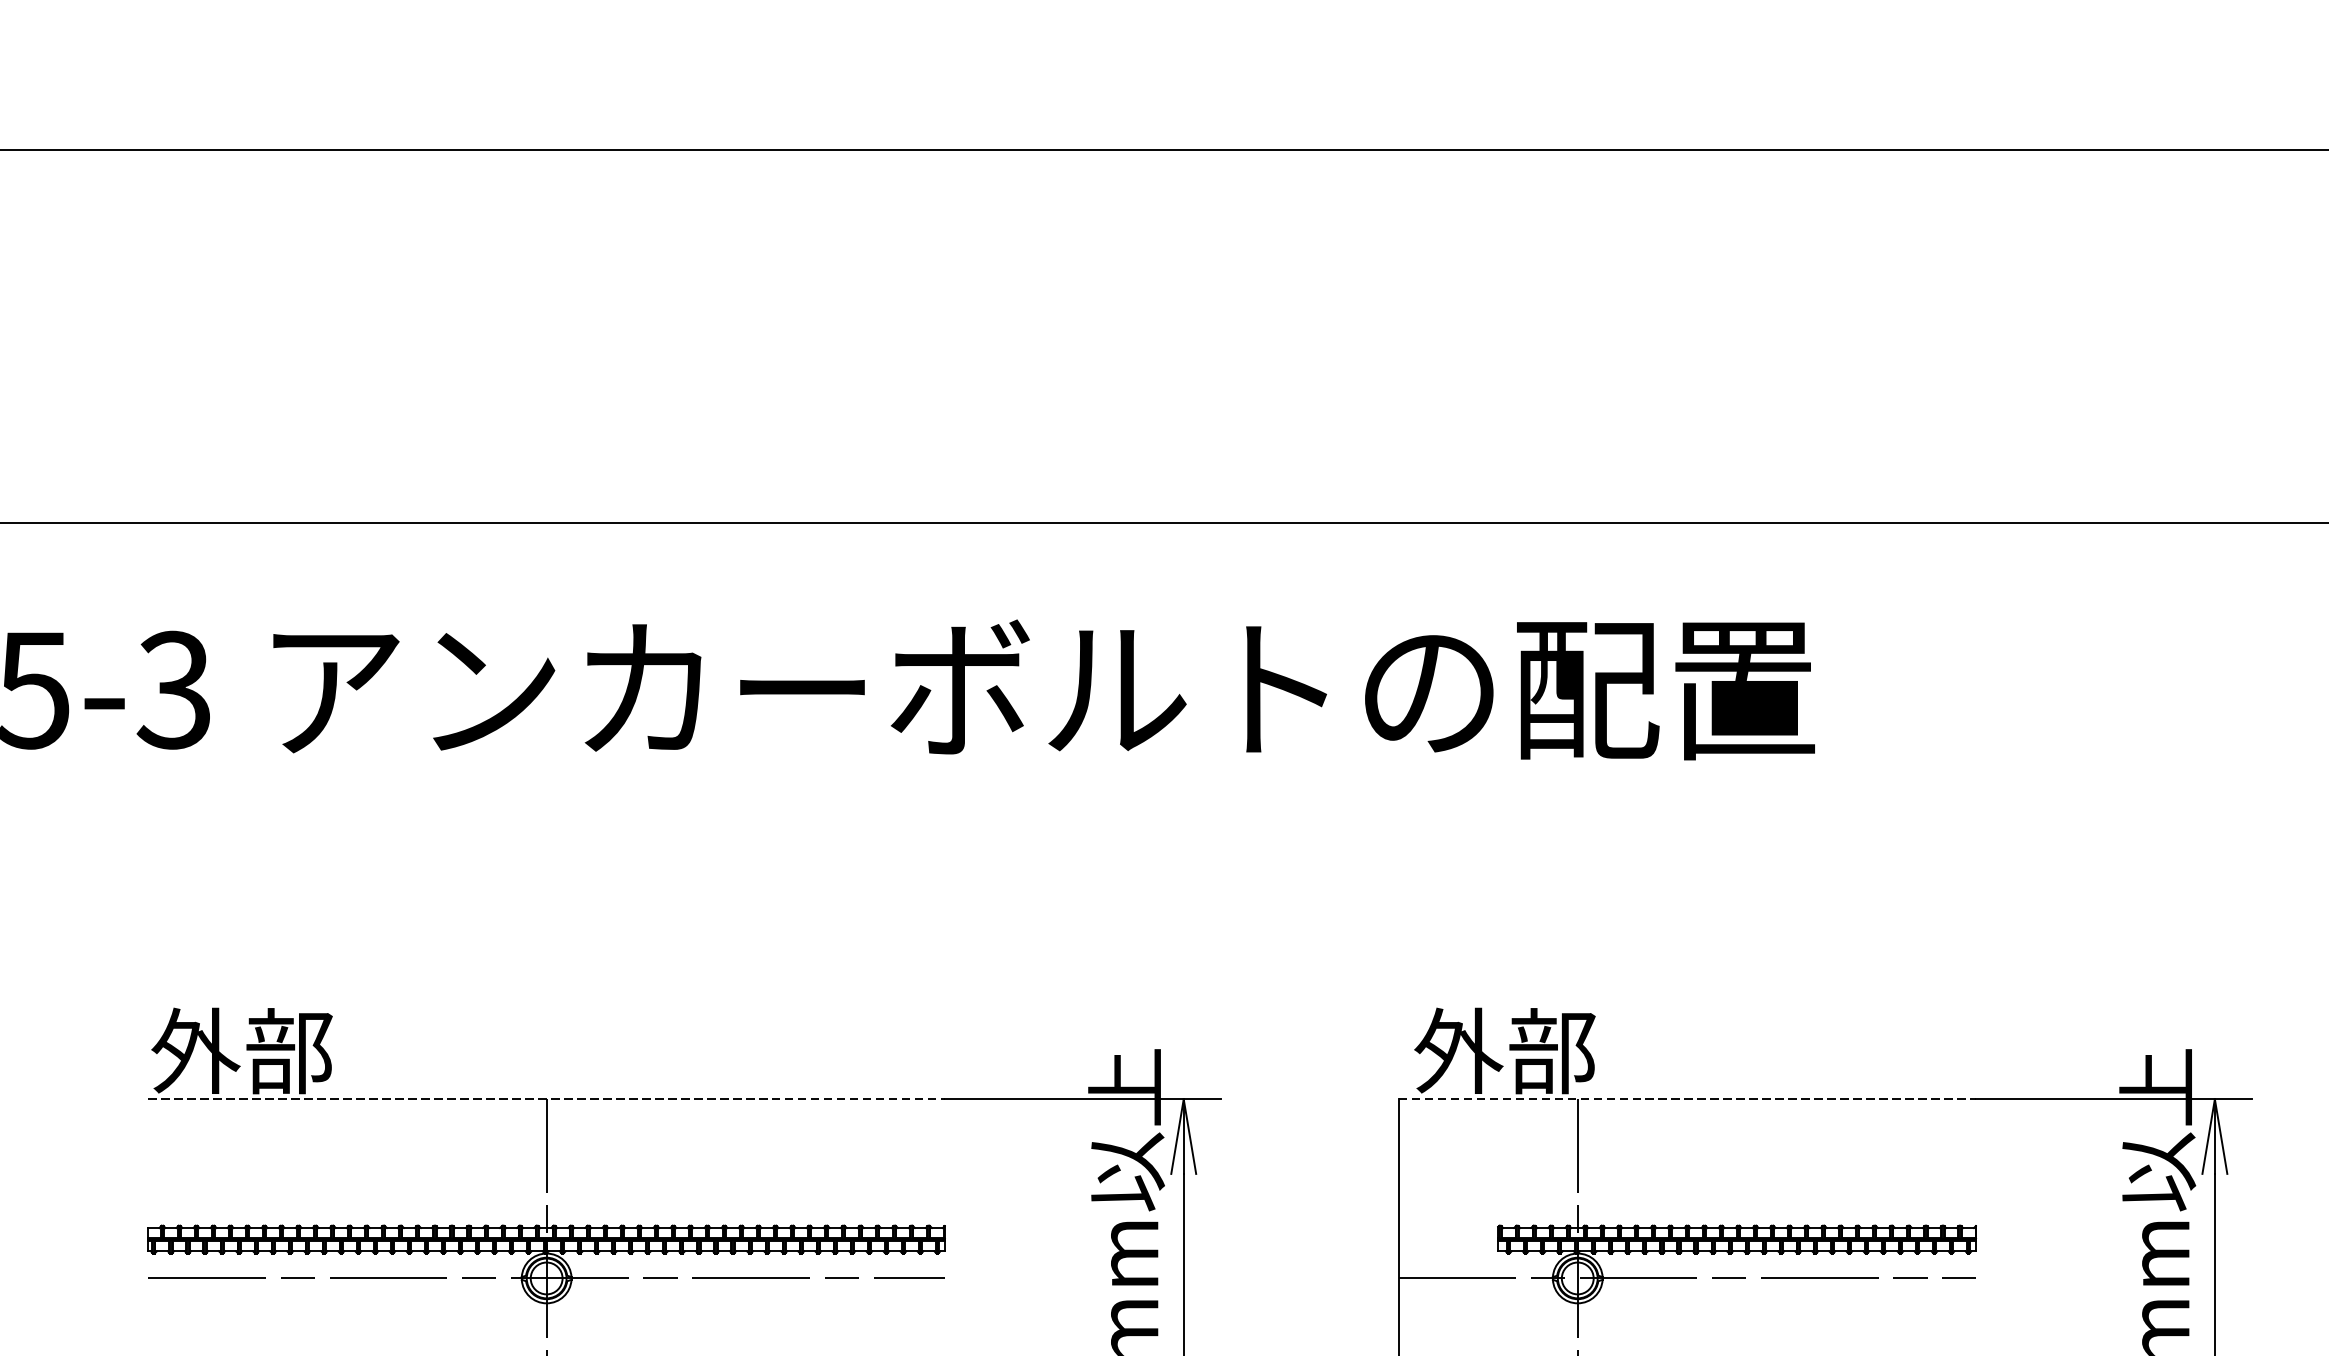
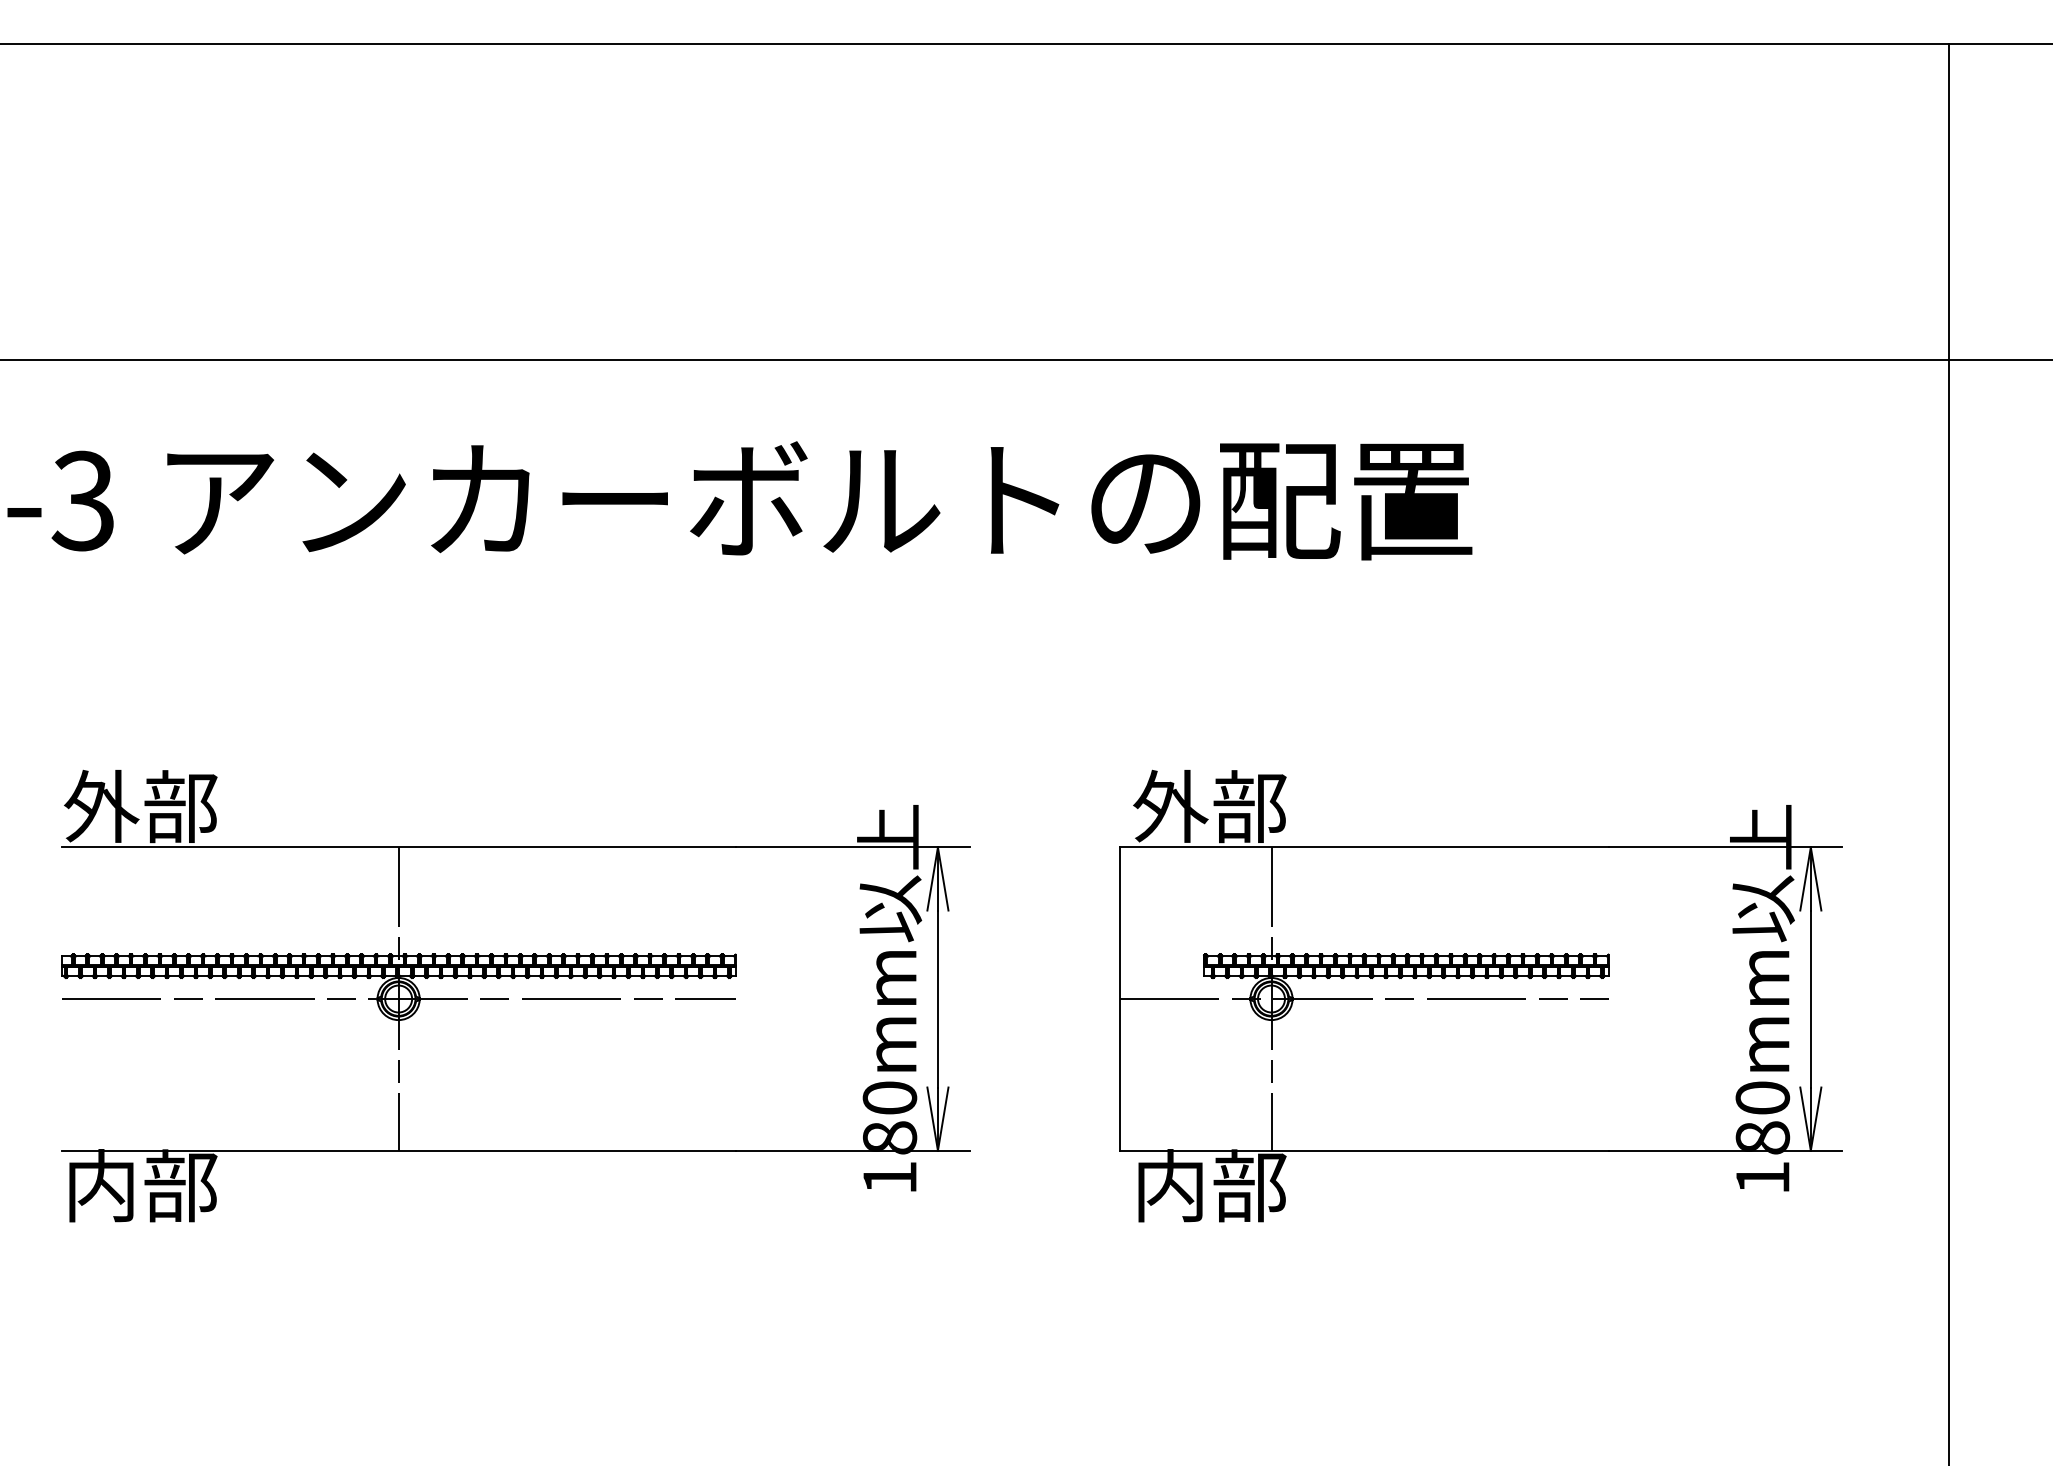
line: (547, 1099) -> (399, 847), dashed -> solid
line: (1687, 1099) -> (1364, 847), dashed -> solid

